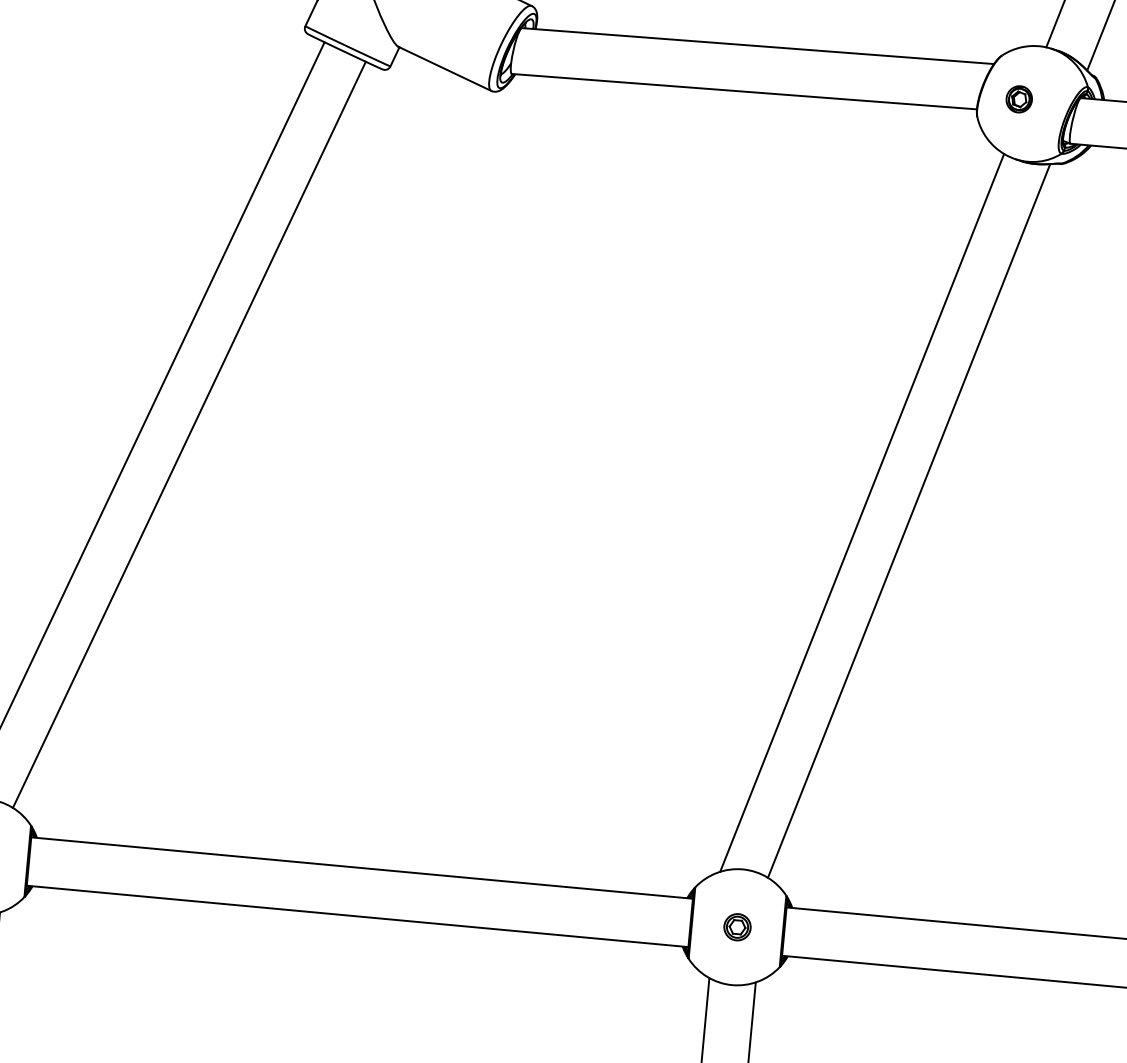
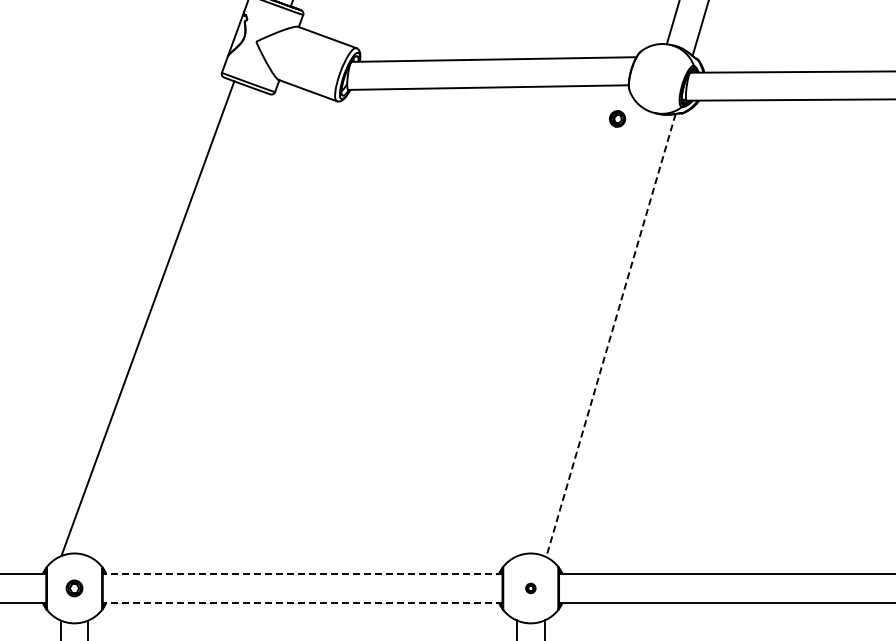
part: (1019, 98) -> (617, 118), moved
line: (190, 434) -> (175, 323), removed
line: (862, 513) -> (582, 333), removed
line: (908, 520) -> (610, 335), solid -> dashed
line: (361, 867) -> (302, 573), solid -> dashed
line: (357, 917) -> (302, 603), solid -> dashed
part: (737, 927) -> (530, 588), size x0.6

